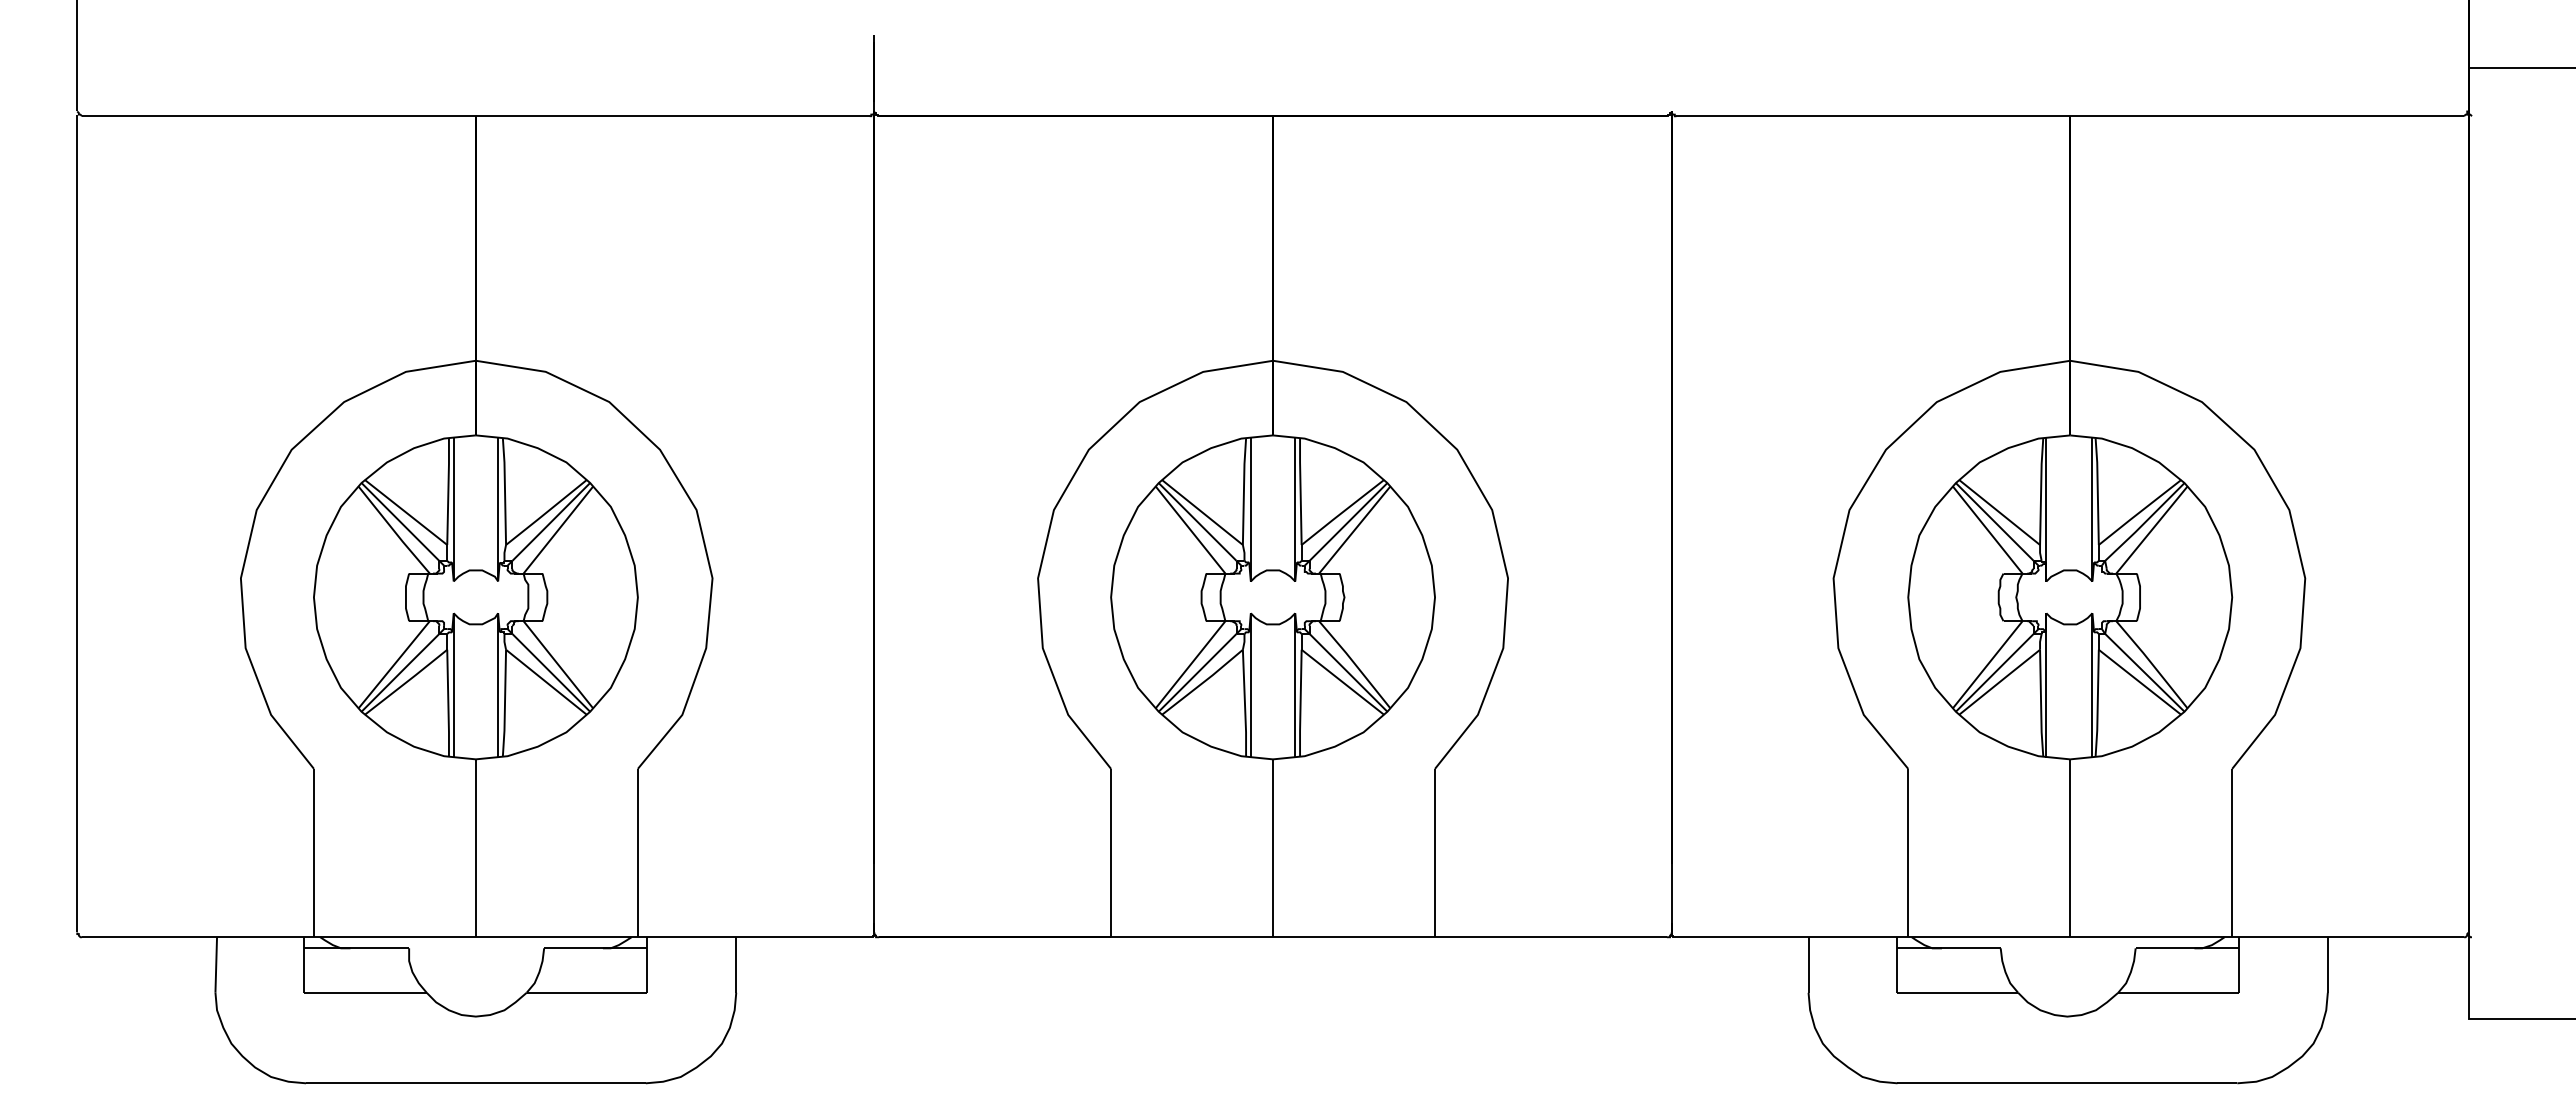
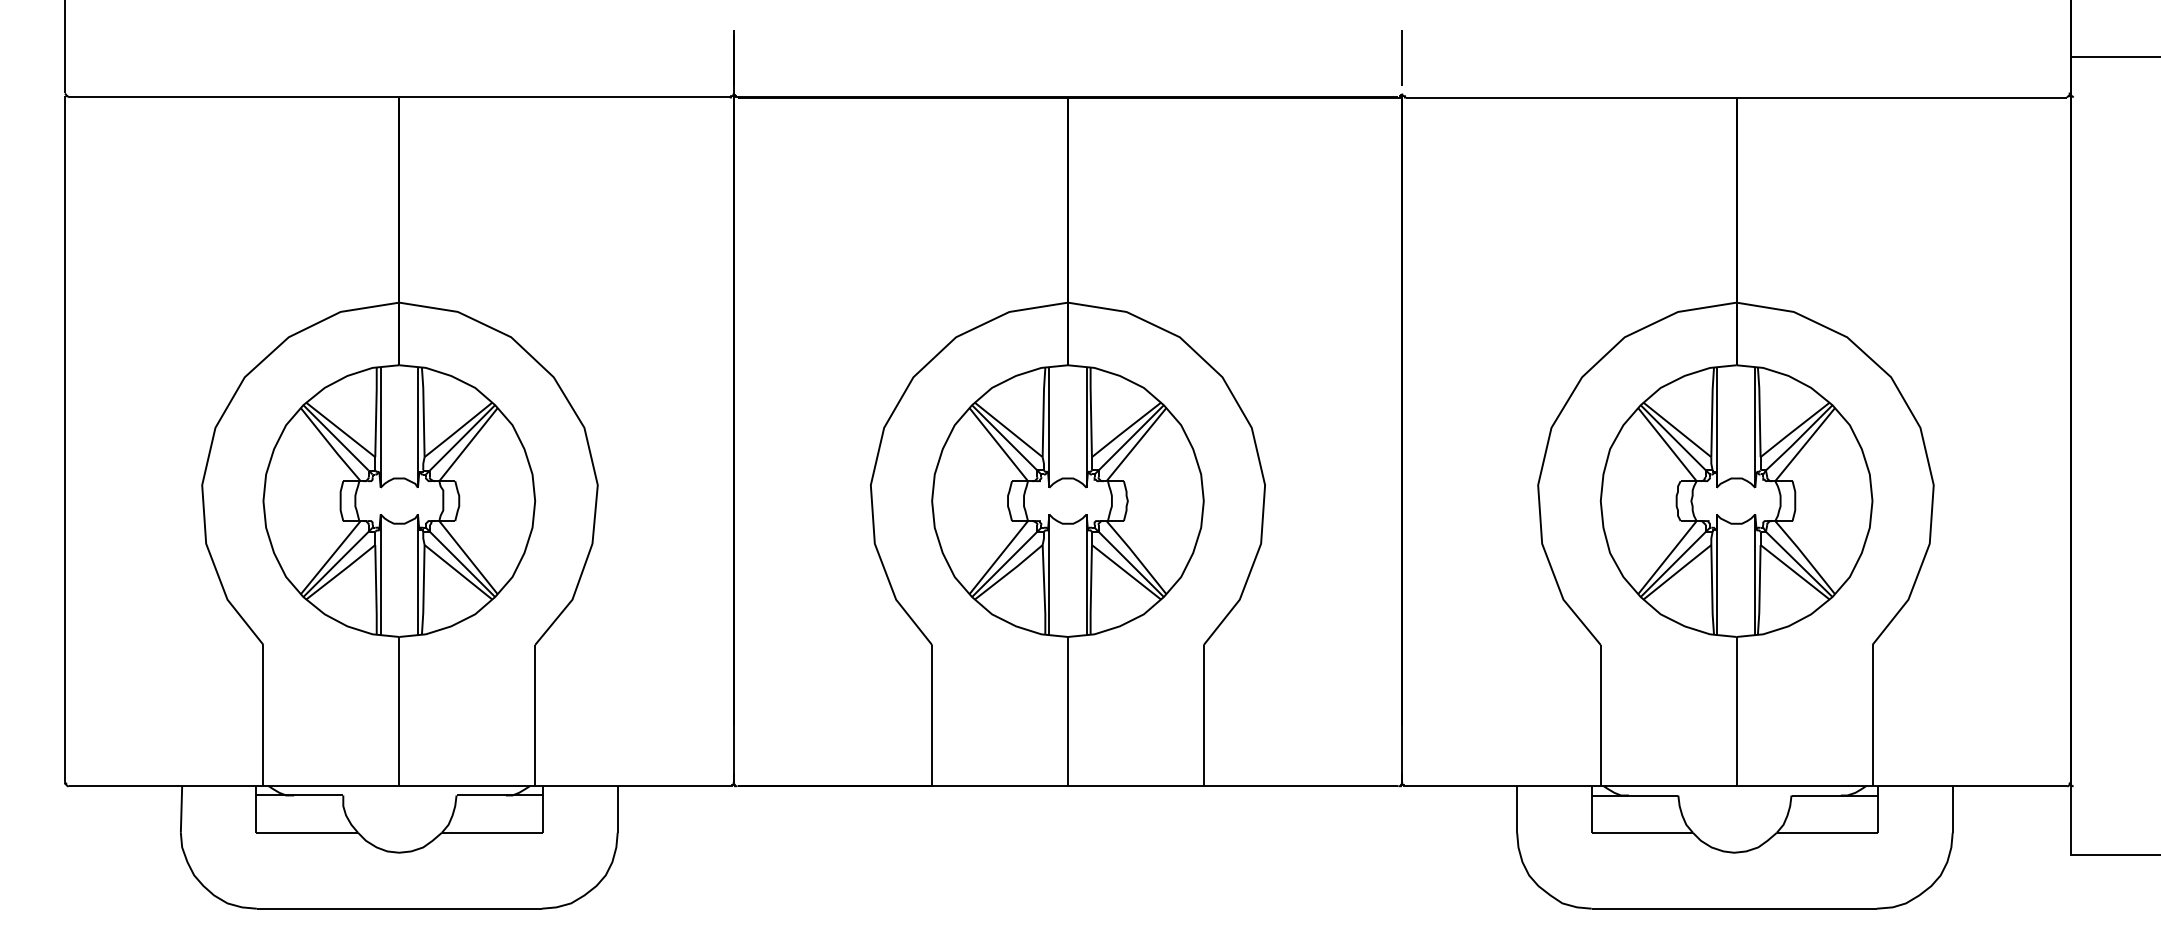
line: (1671, 68) -> (1402, 57), added

